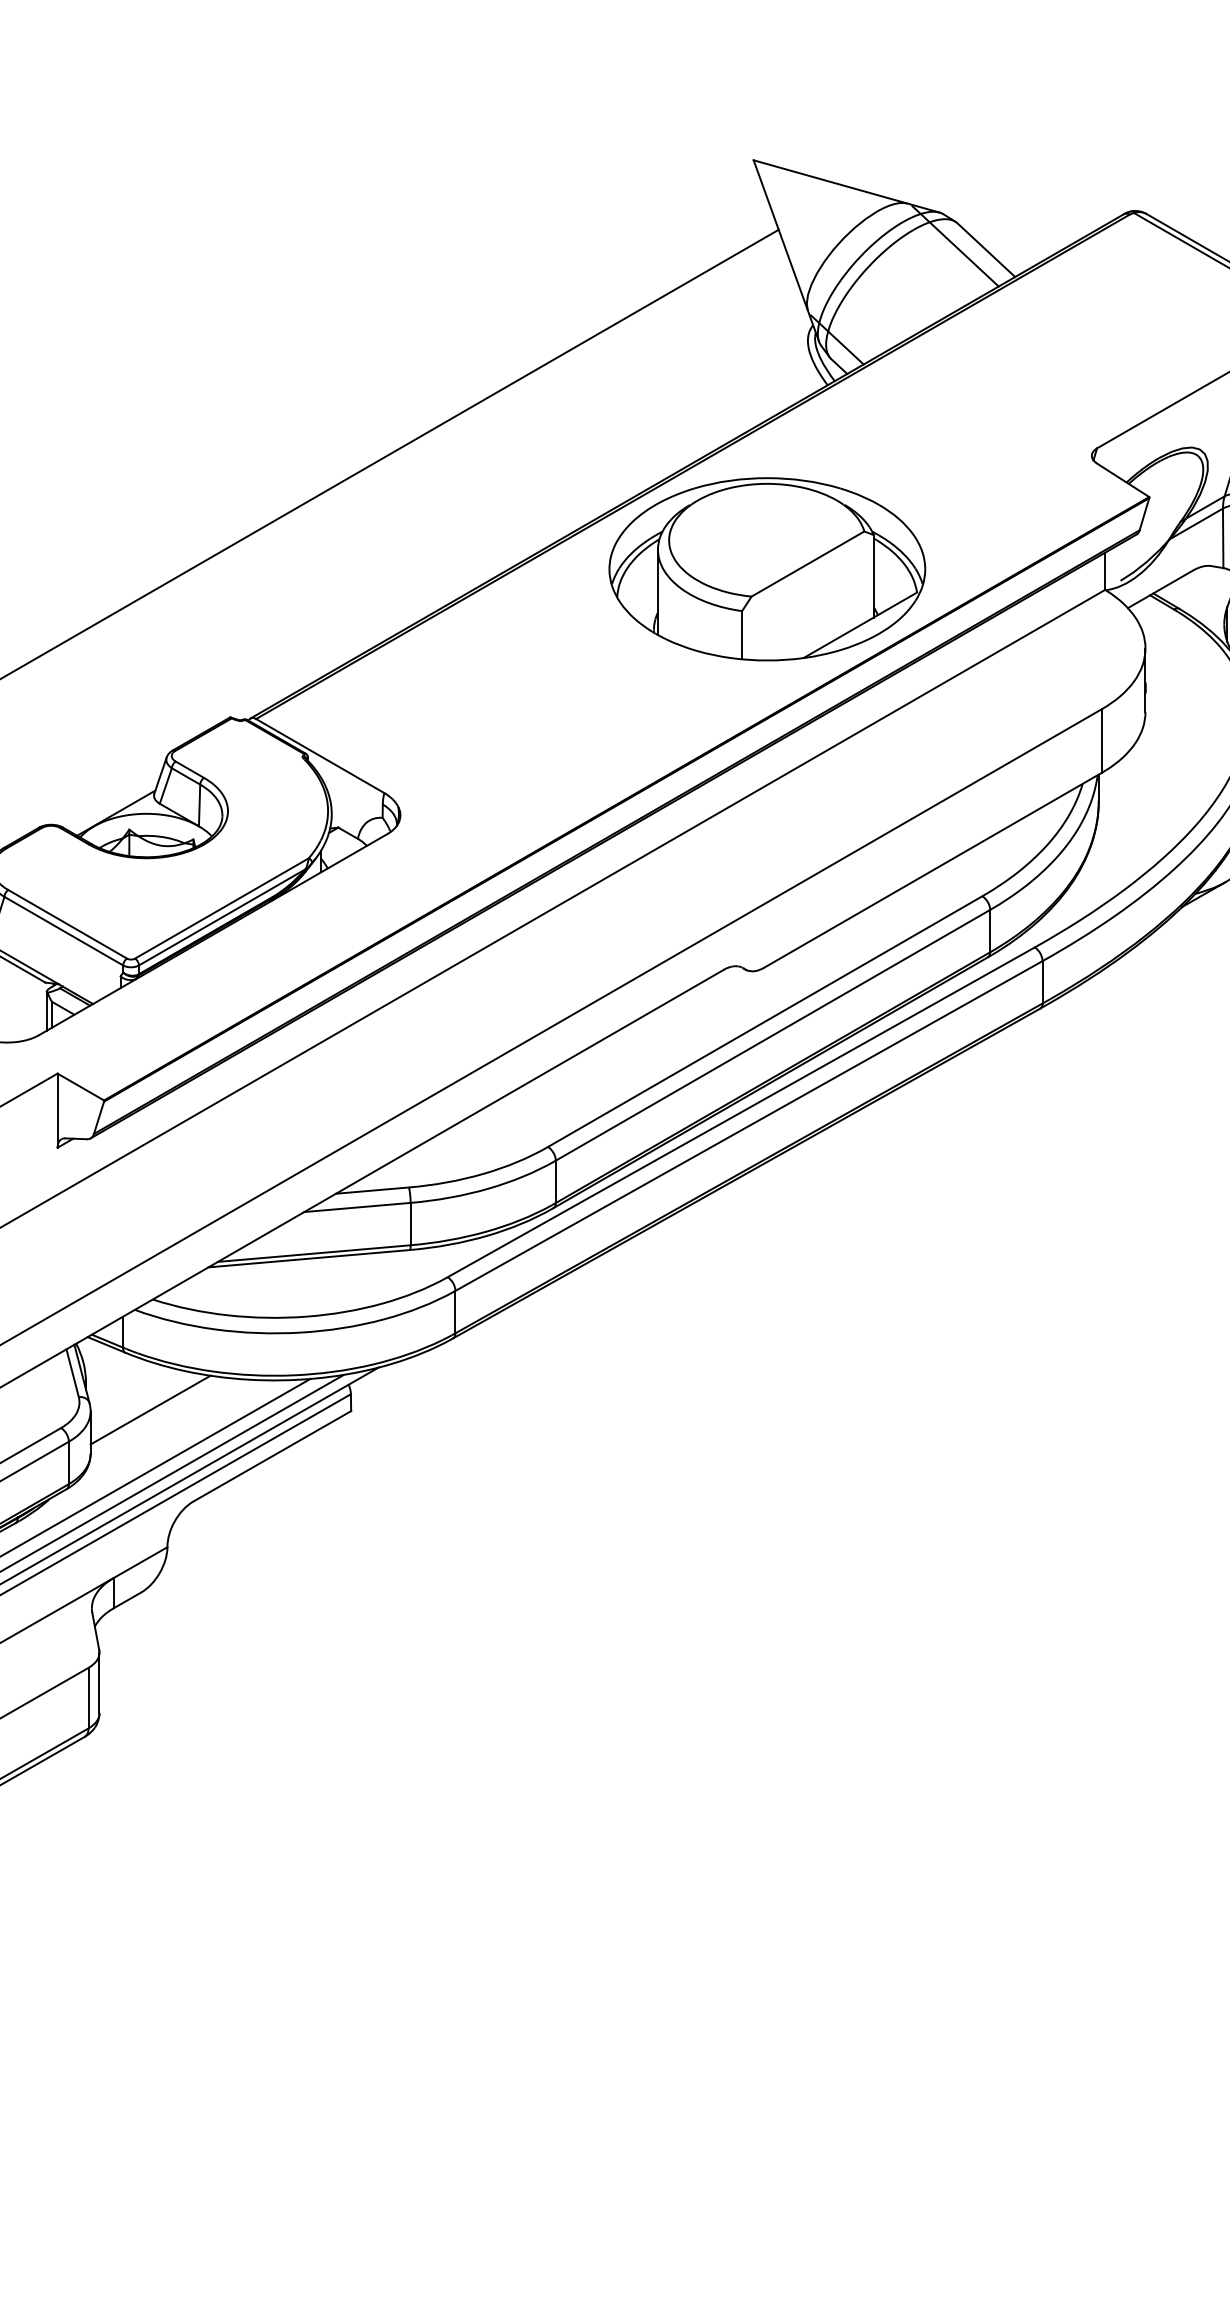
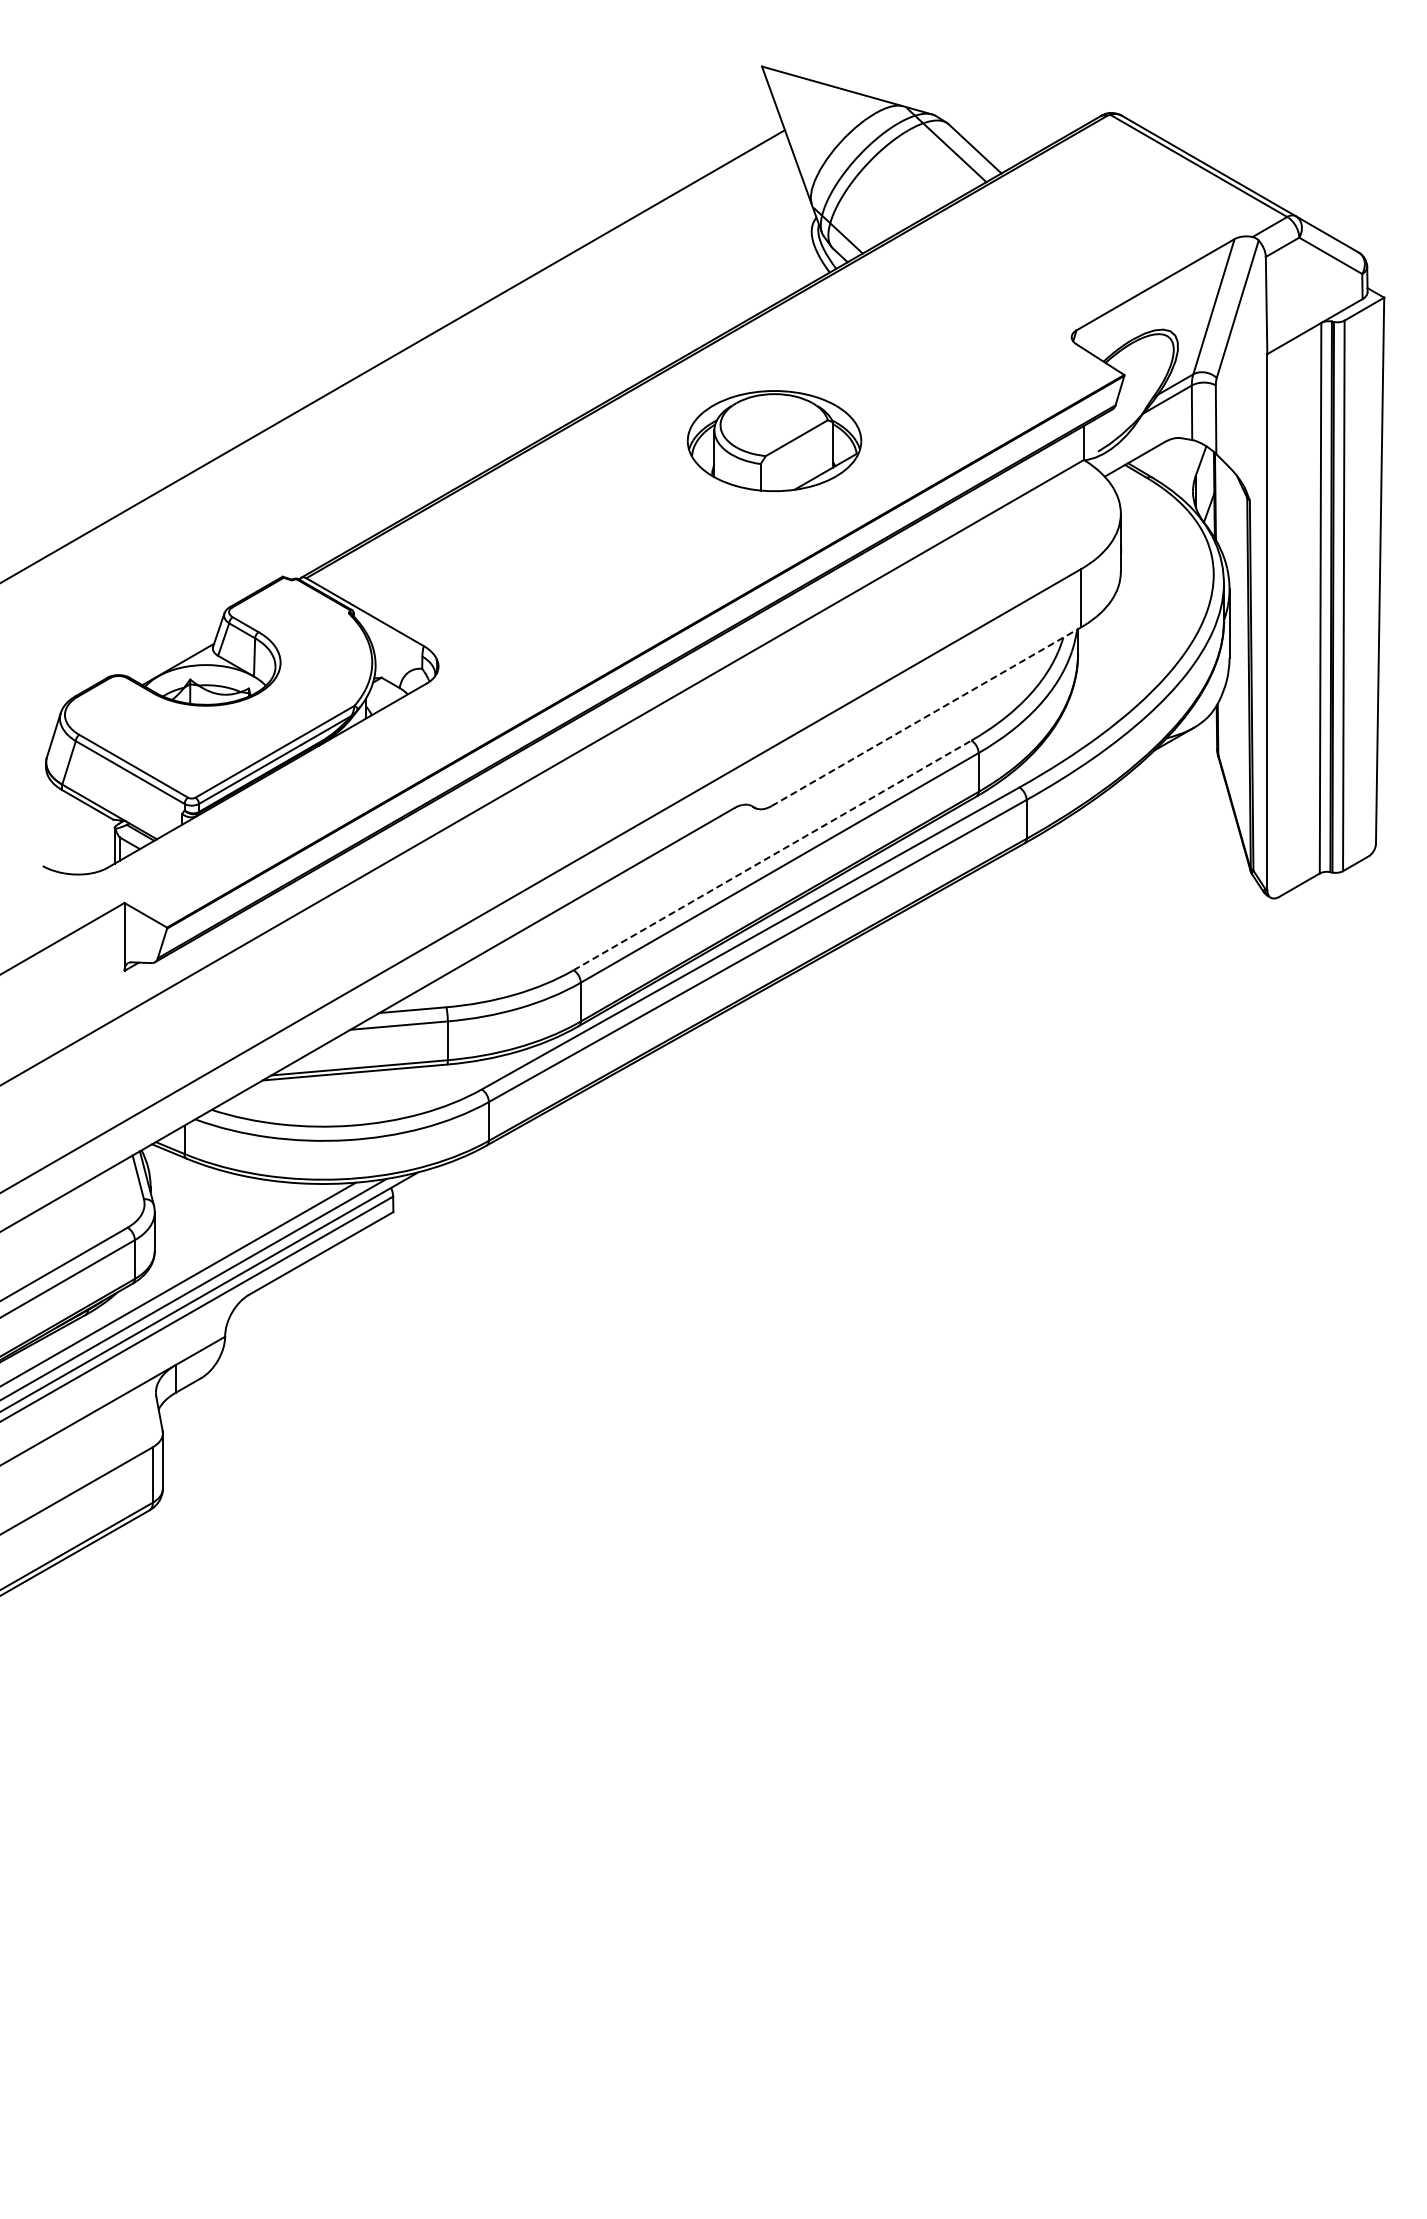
part: (767, 568) -> (774, 440), size x0.6
line: (933, 869) -> (926, 716), solid -> dashed
line: (765, 1021) -> (772, 855), solid -> dashed
line: (150, 1409) -> (209, 1210), removed

